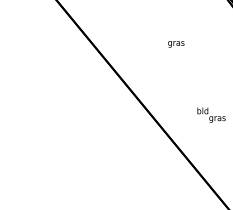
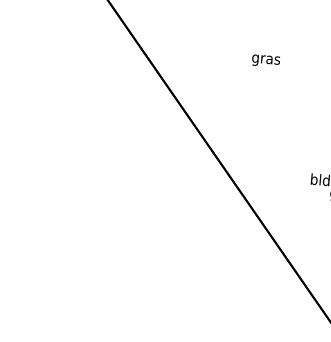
text: (176, 44) -> (266, 61), moved

